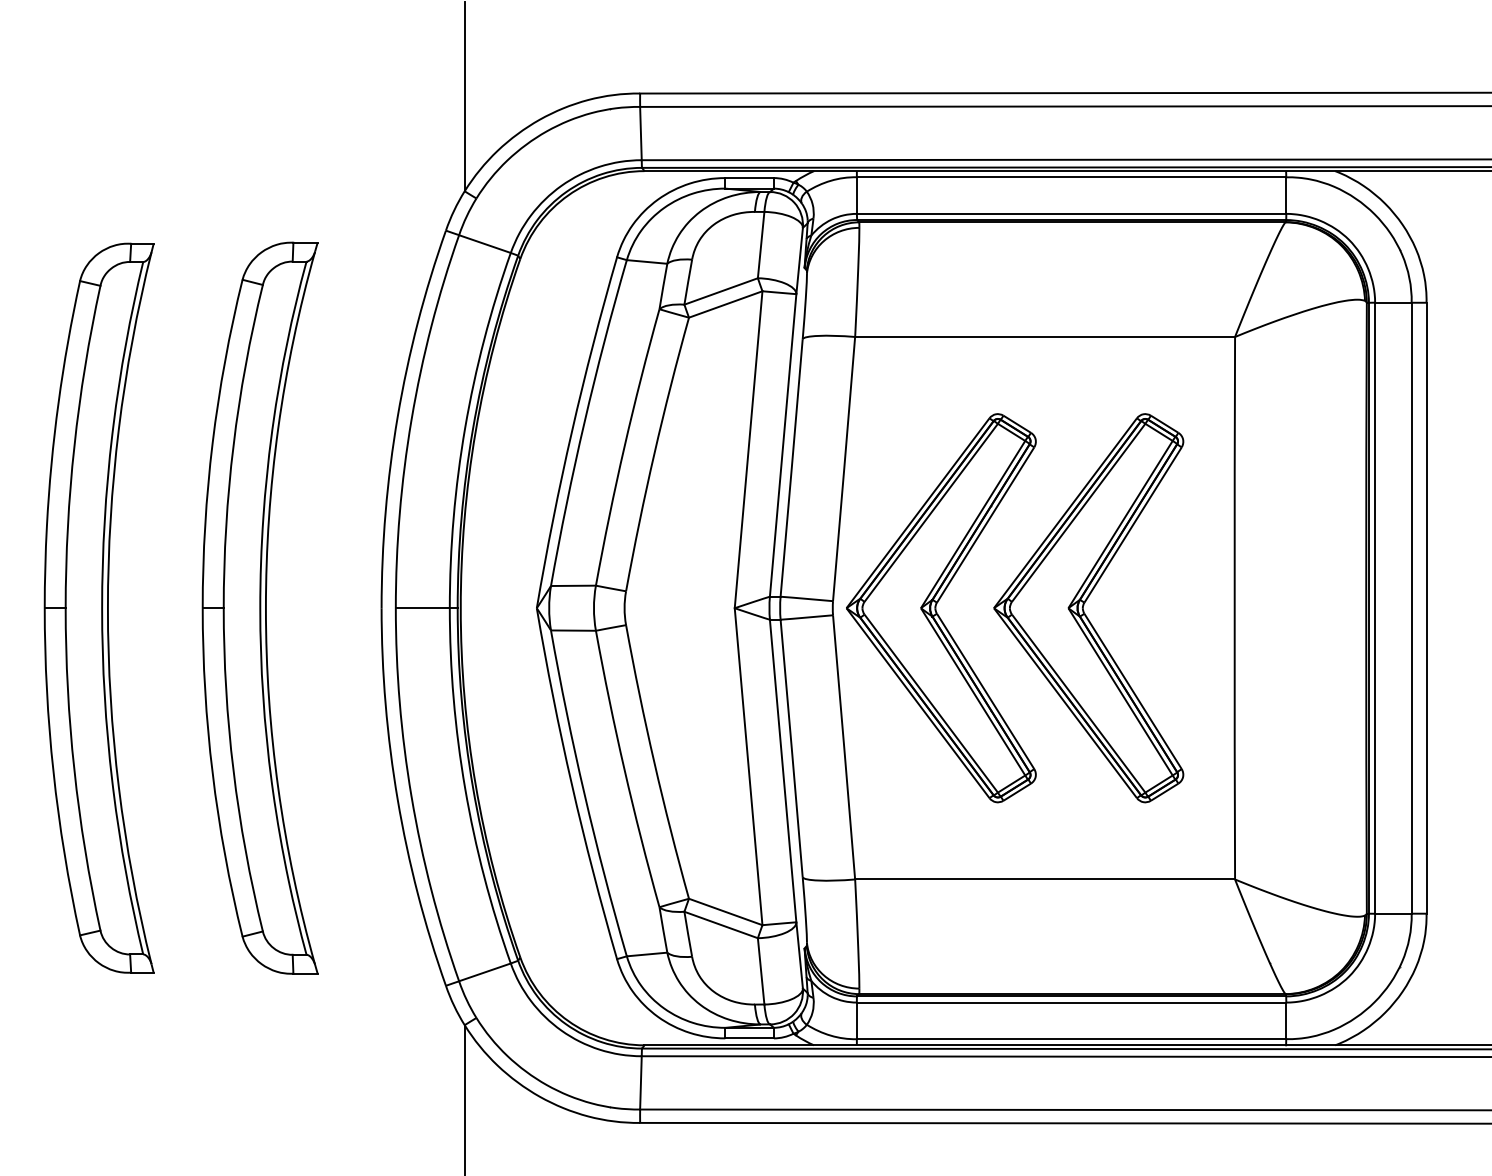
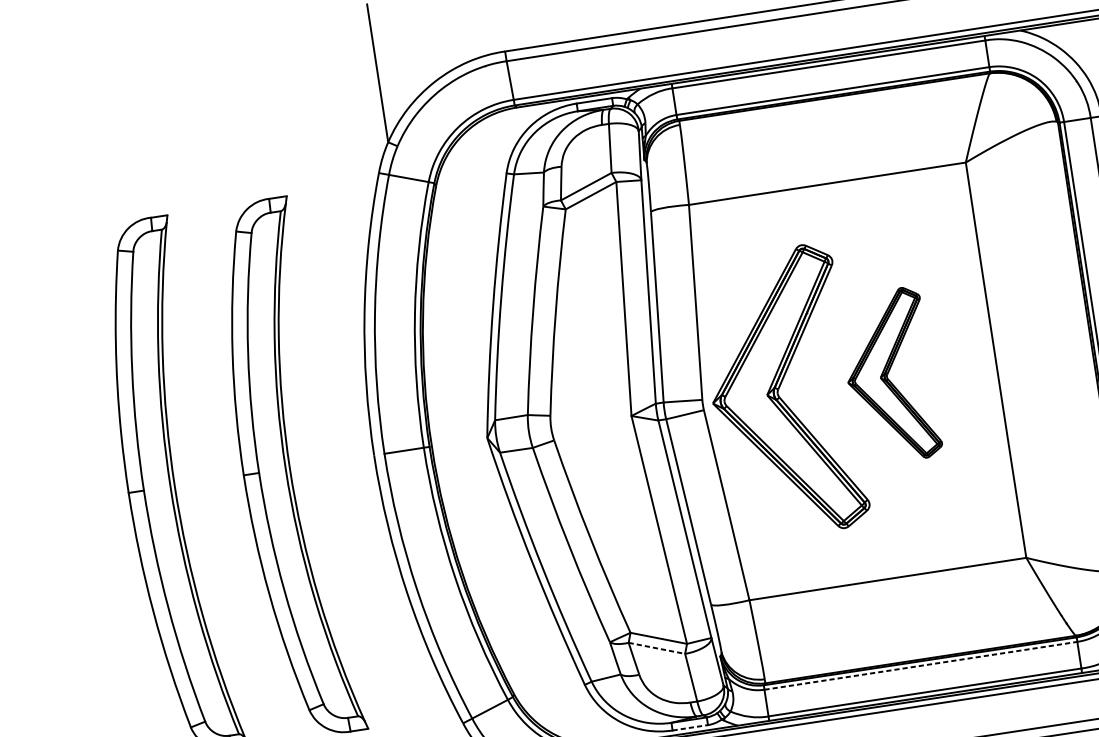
part: (1088, 608) -> (889, 376), size x0.6
line: (721, 925) -> (657, 648), solid -> dashed
line: (1071, 1002) -> (920, 665), solid -> dashed
line: (750, 1038) -> (690, 727), solid -> dashed

